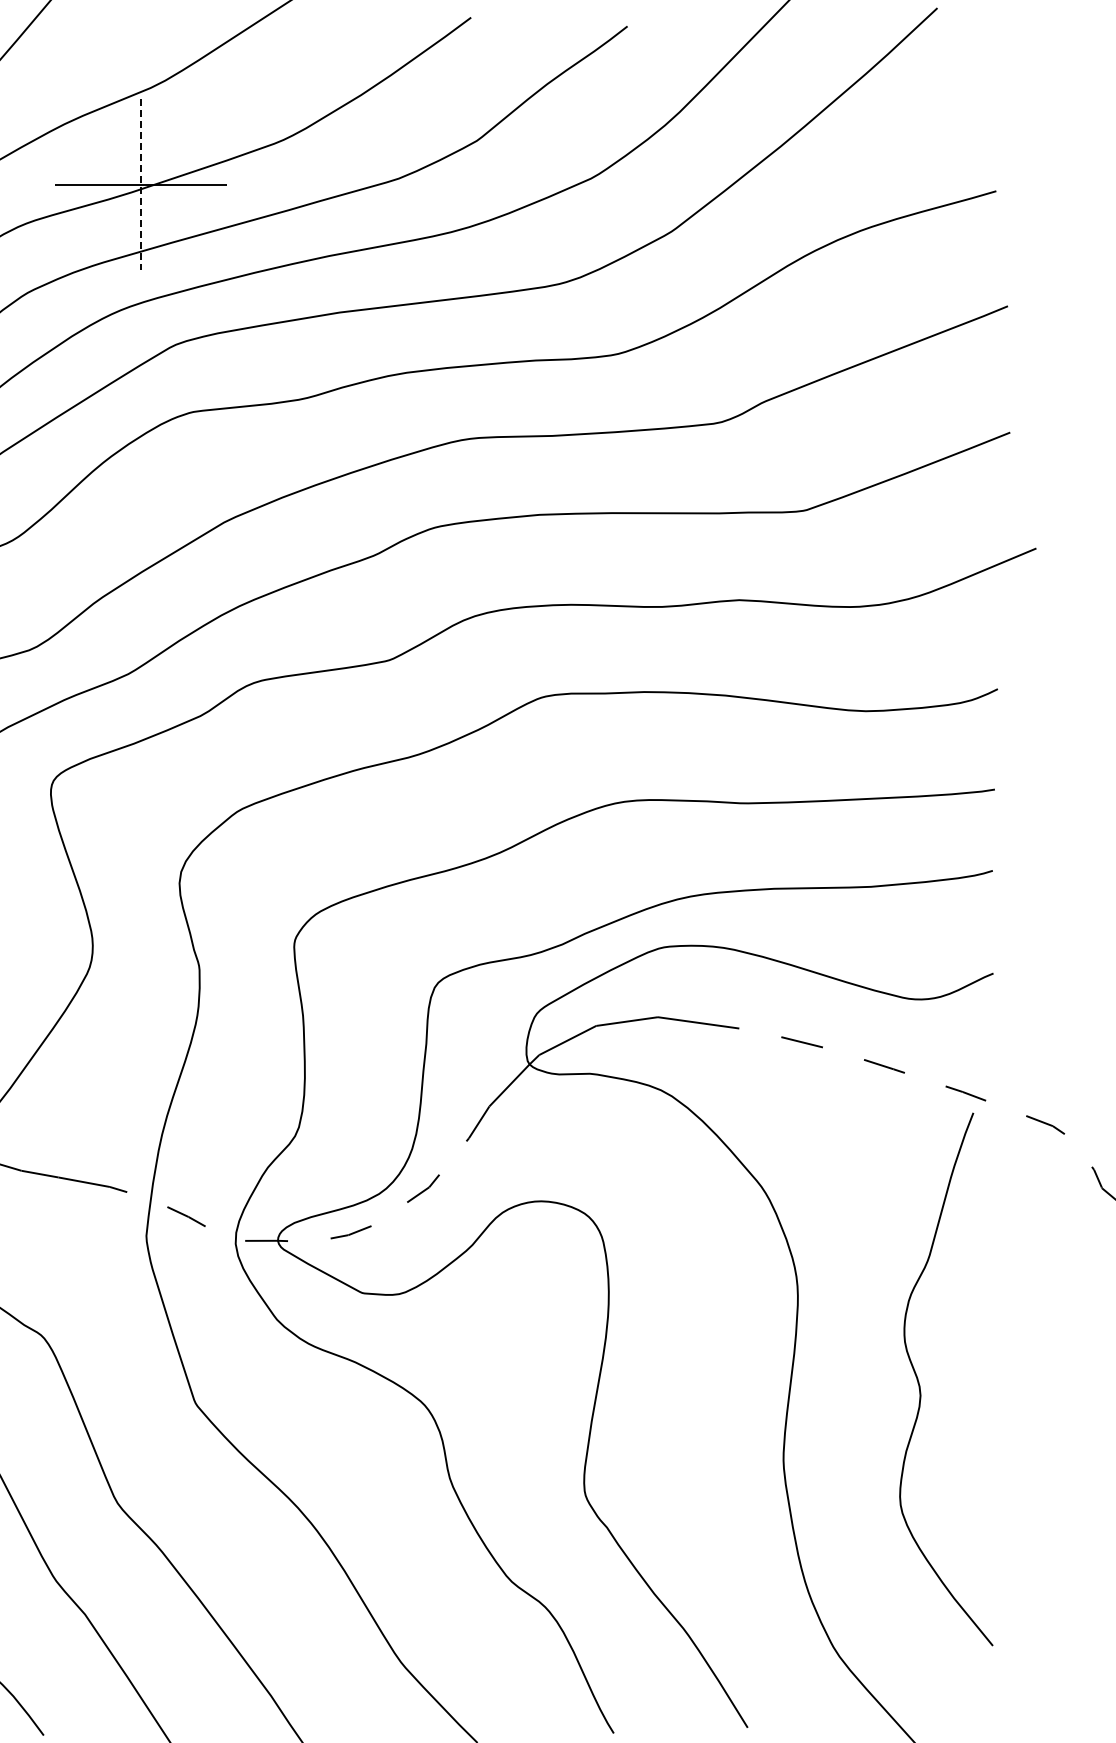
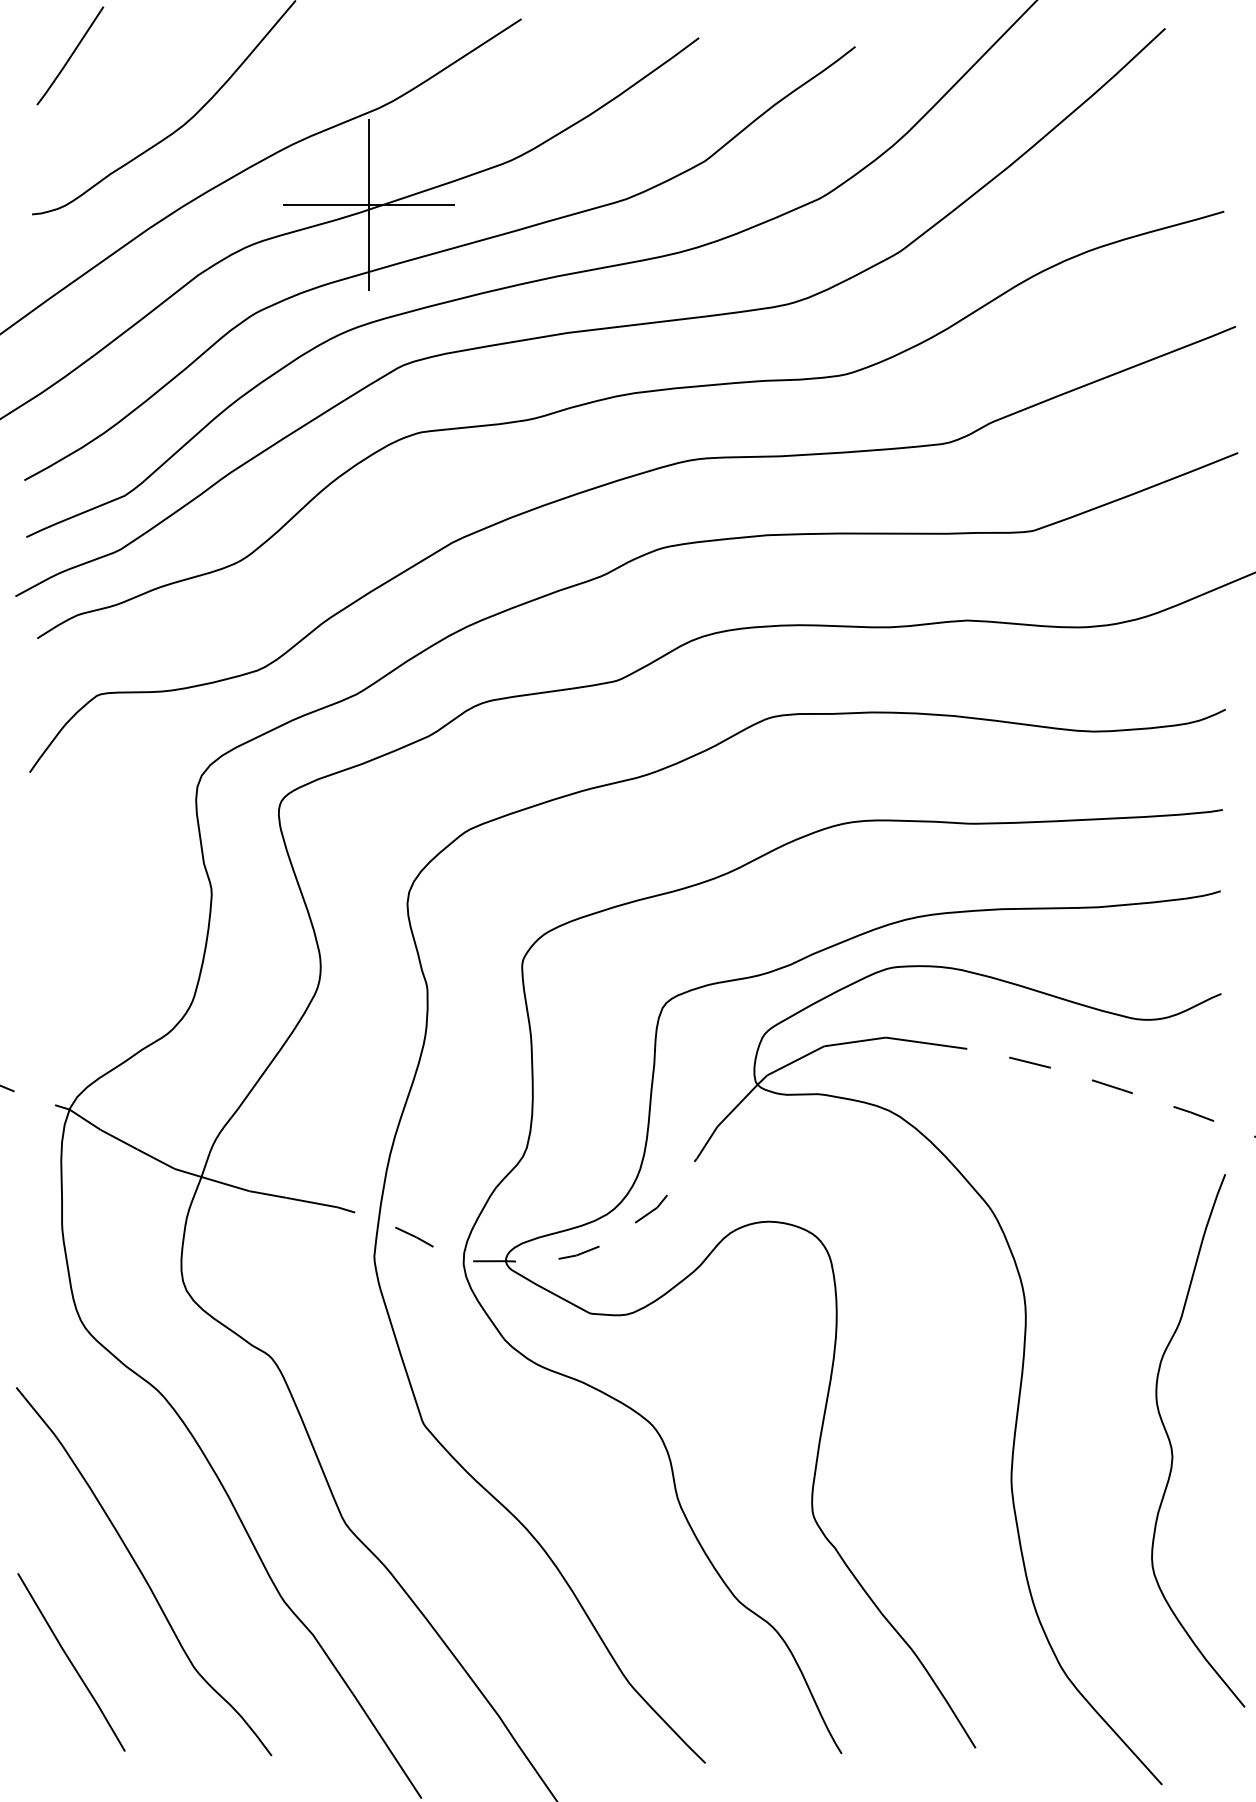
line: (140, 184) -> (368, 204), dashed -> solid
curve: (920, 1386) -> (1172, 1447), moved

